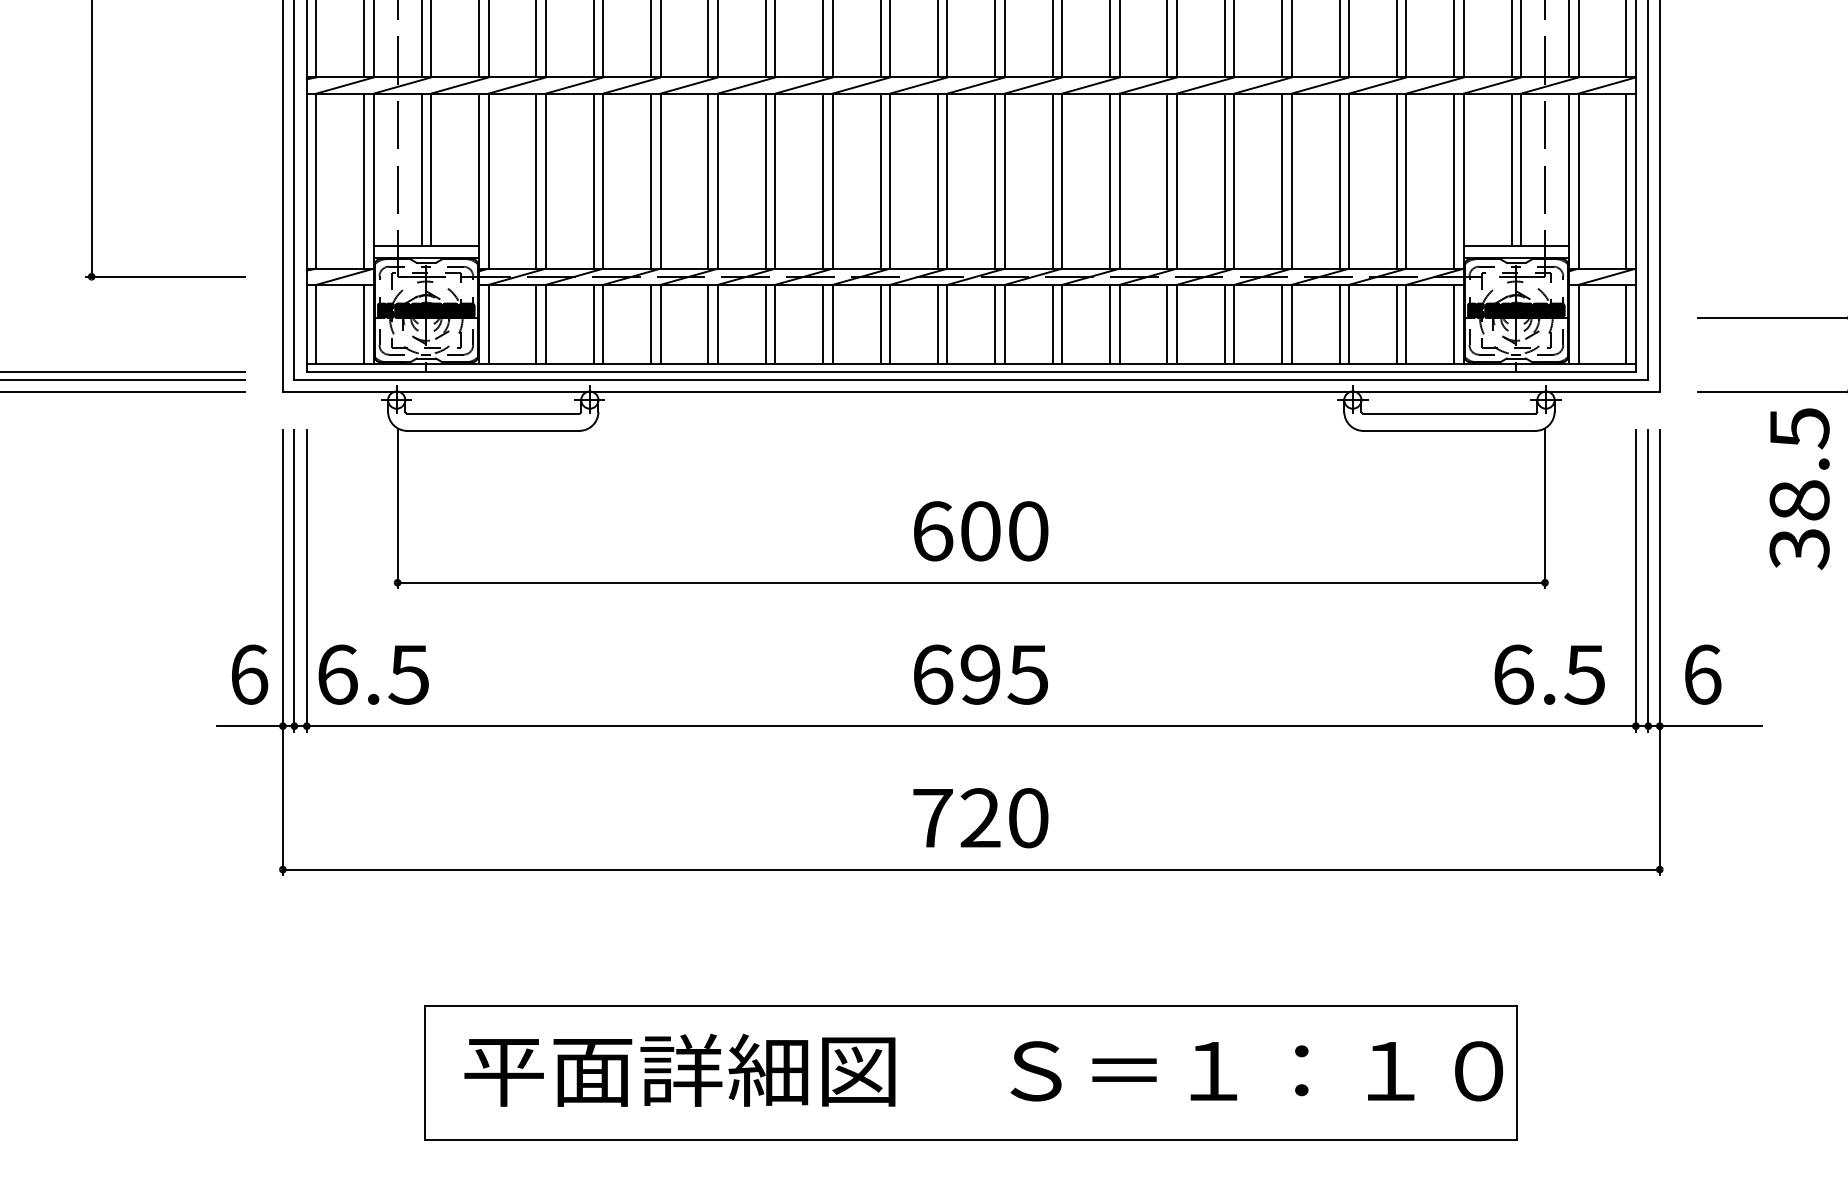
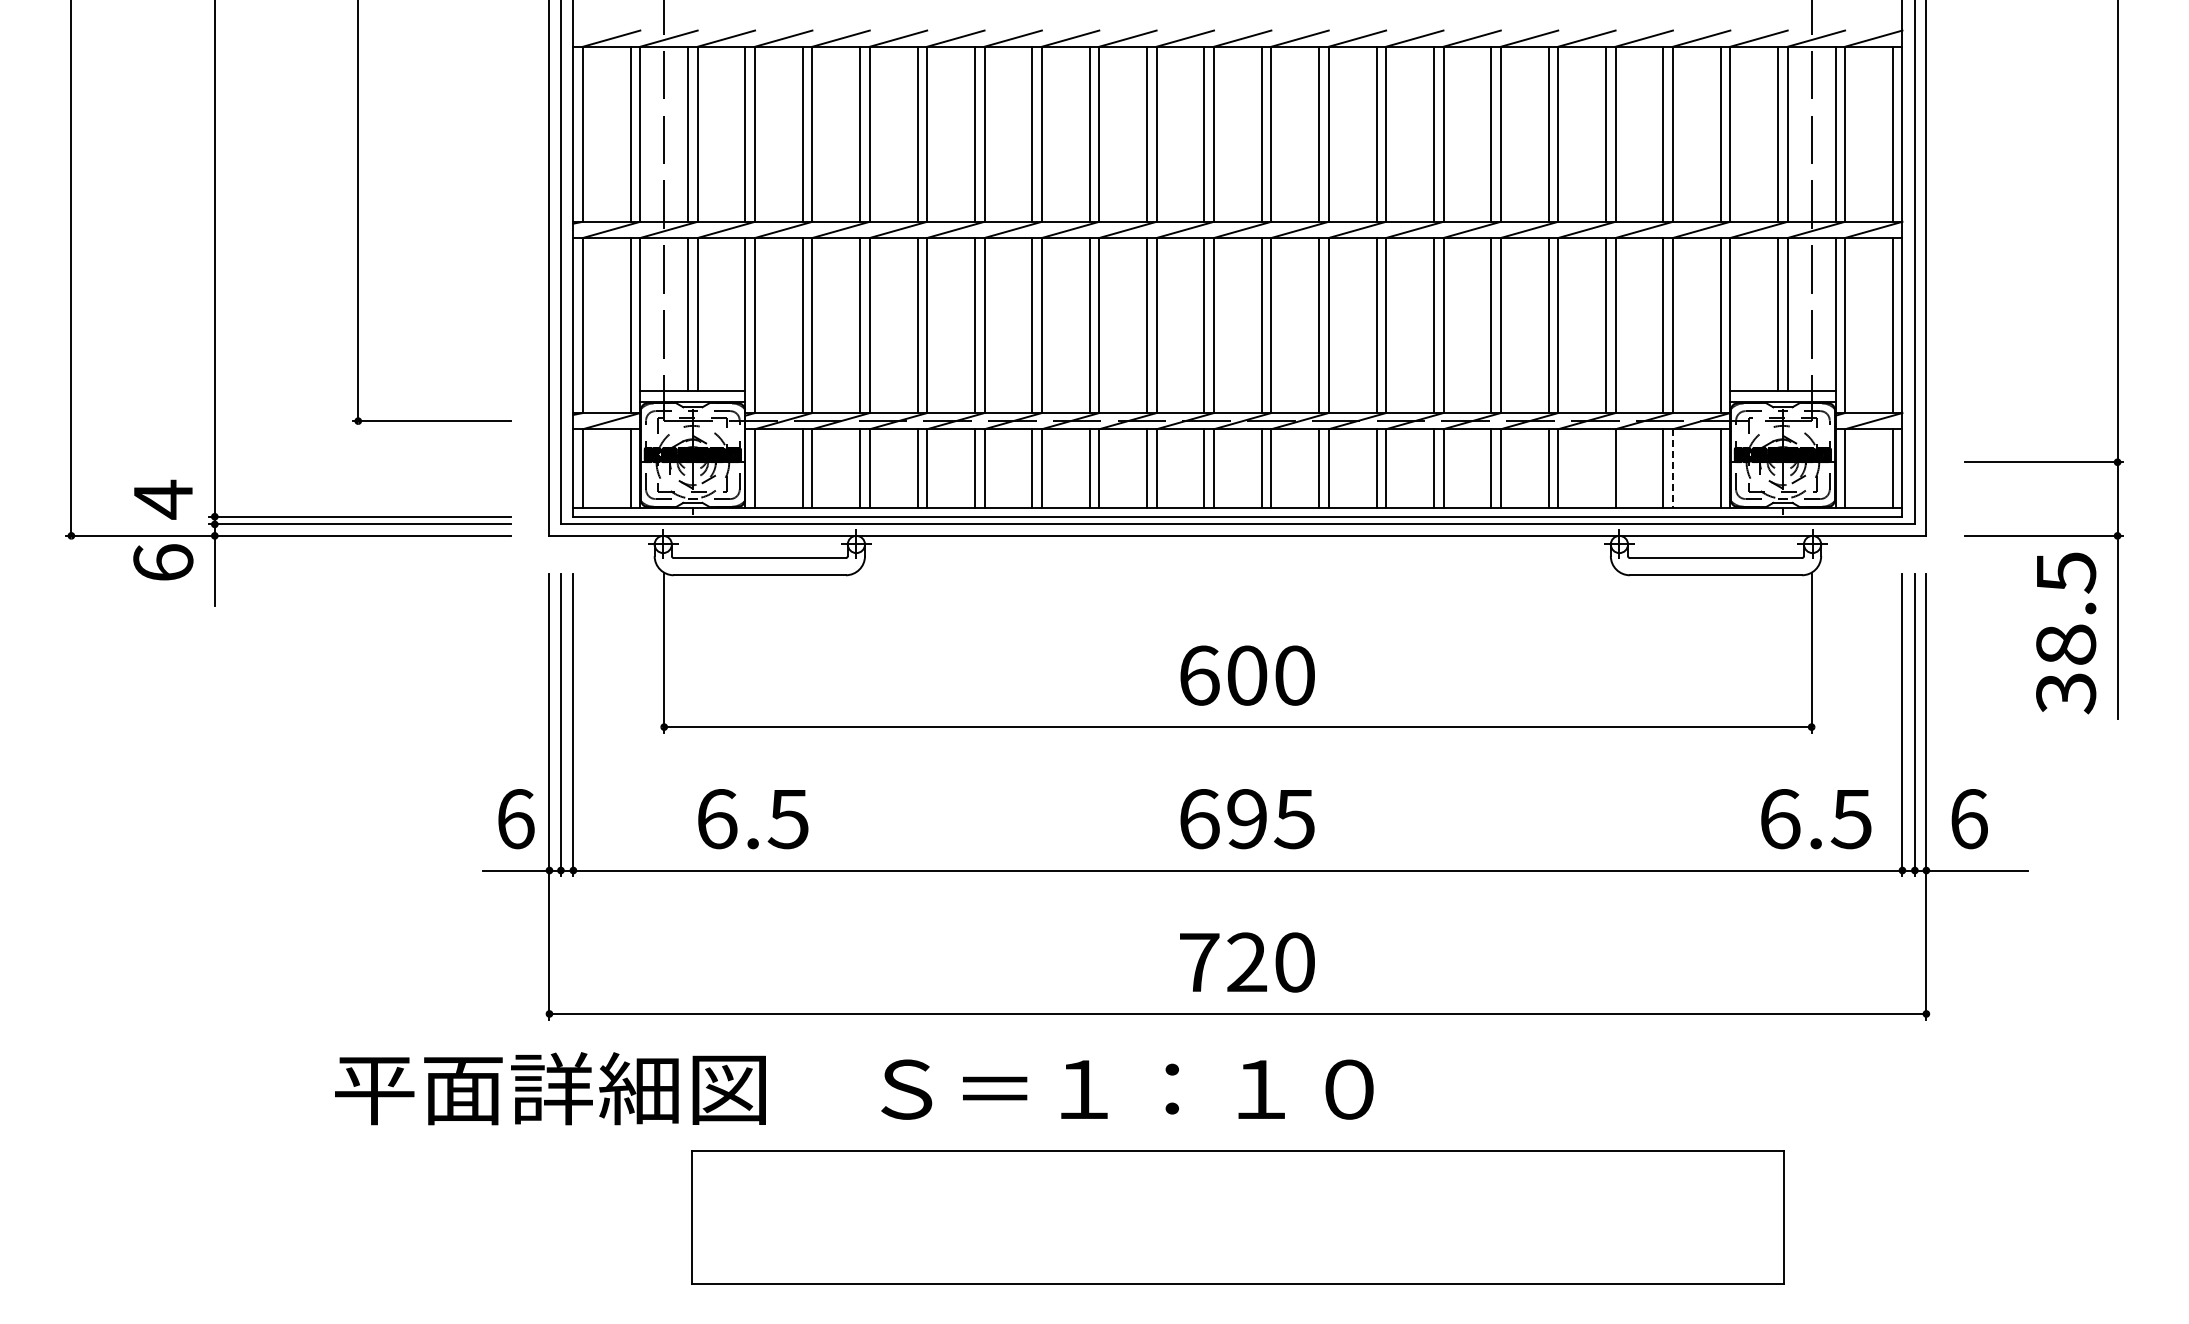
line: (1339, 324) -> (1606, 468), removed
line: (1405, 325) -> (1672, 469), solid -> dashed
text: (373, 675) -> (753, 819), moved
text: (983, 1070) -> (854, 1088), moved

